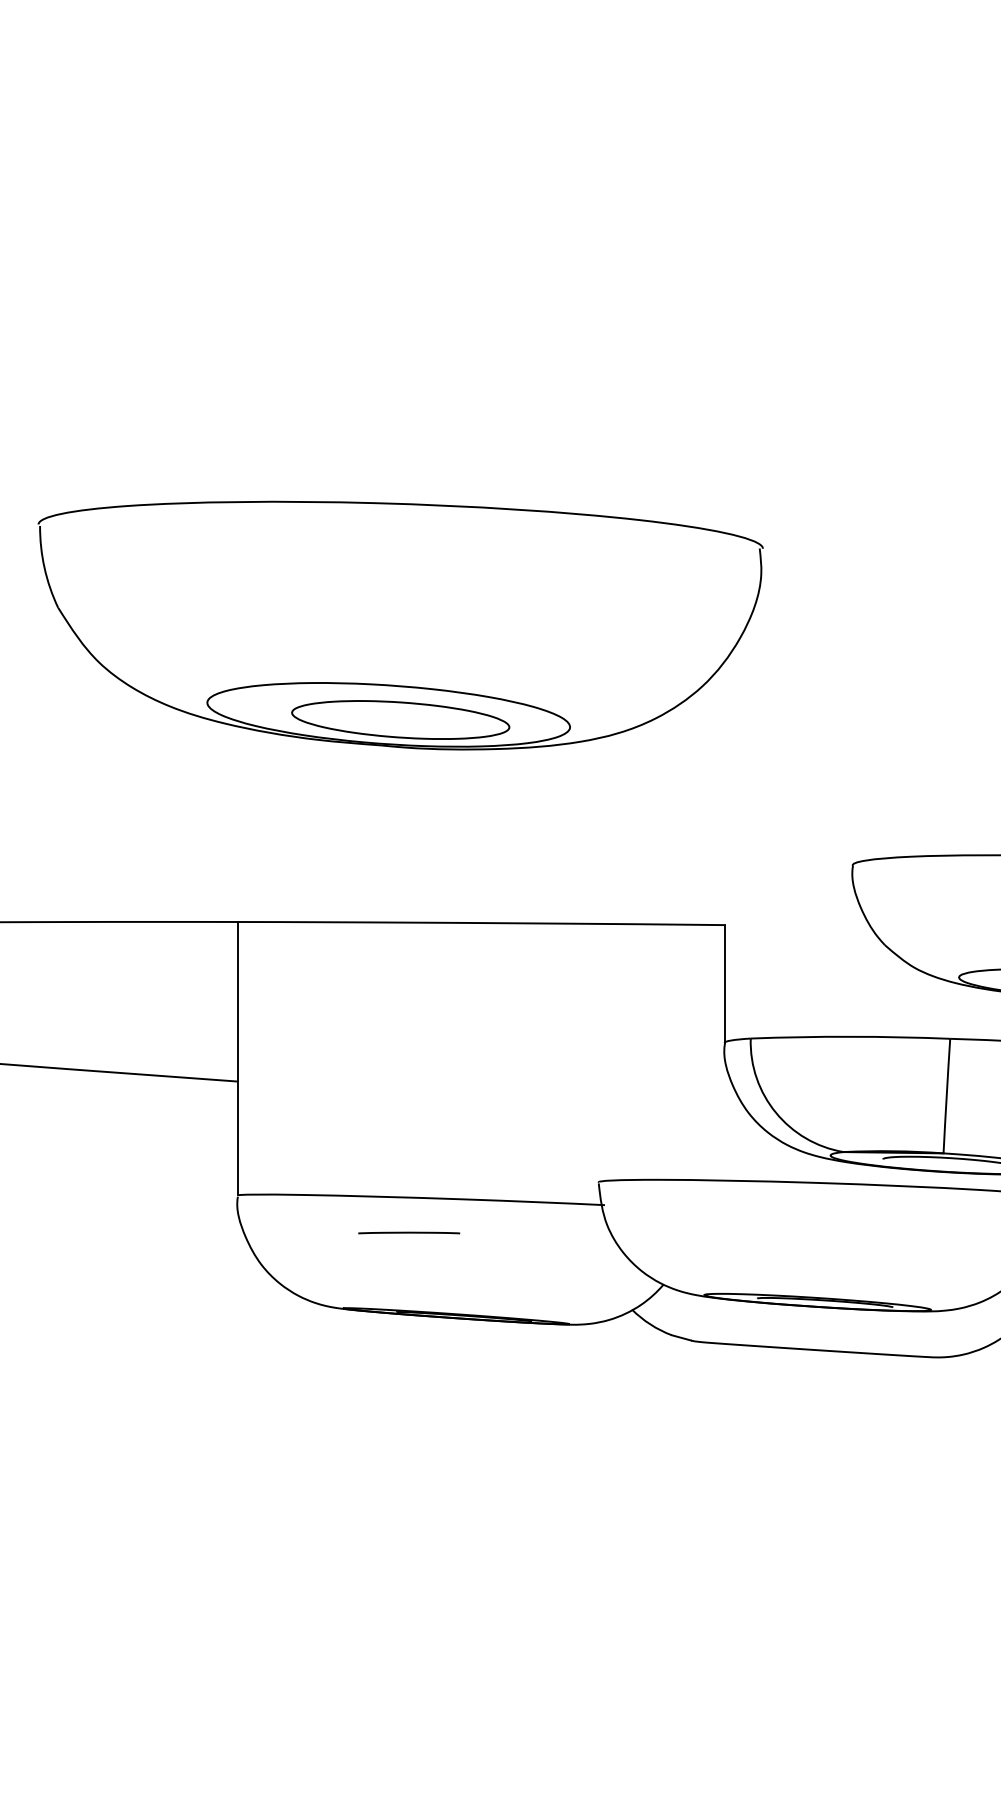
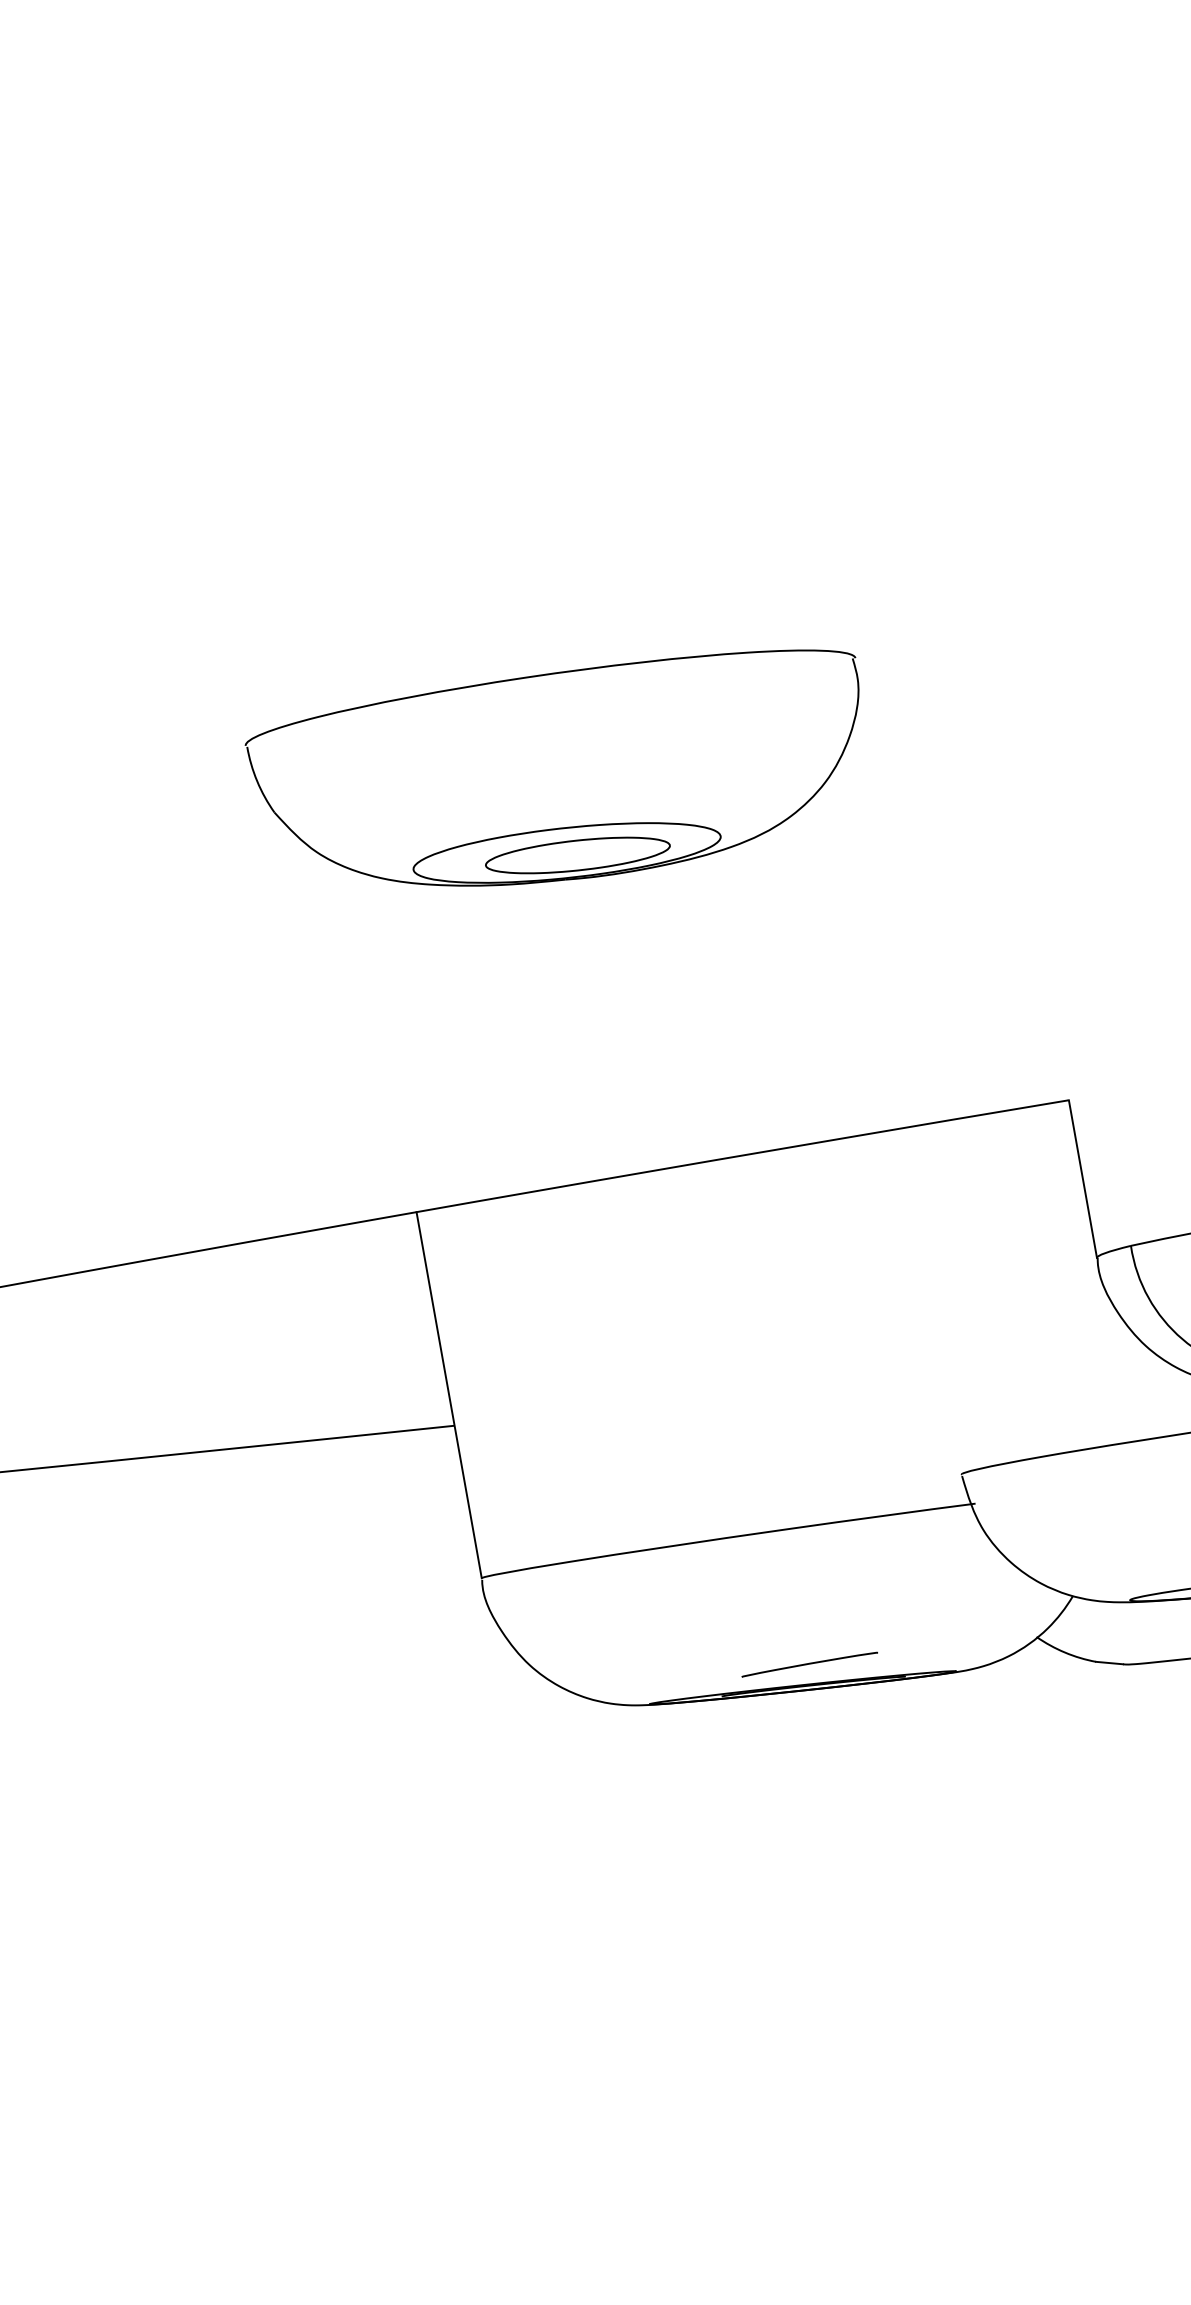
part: (400, 625) -> (563, 776), size x0.62
line: (409, 1232) -> (810, 1663), moved

